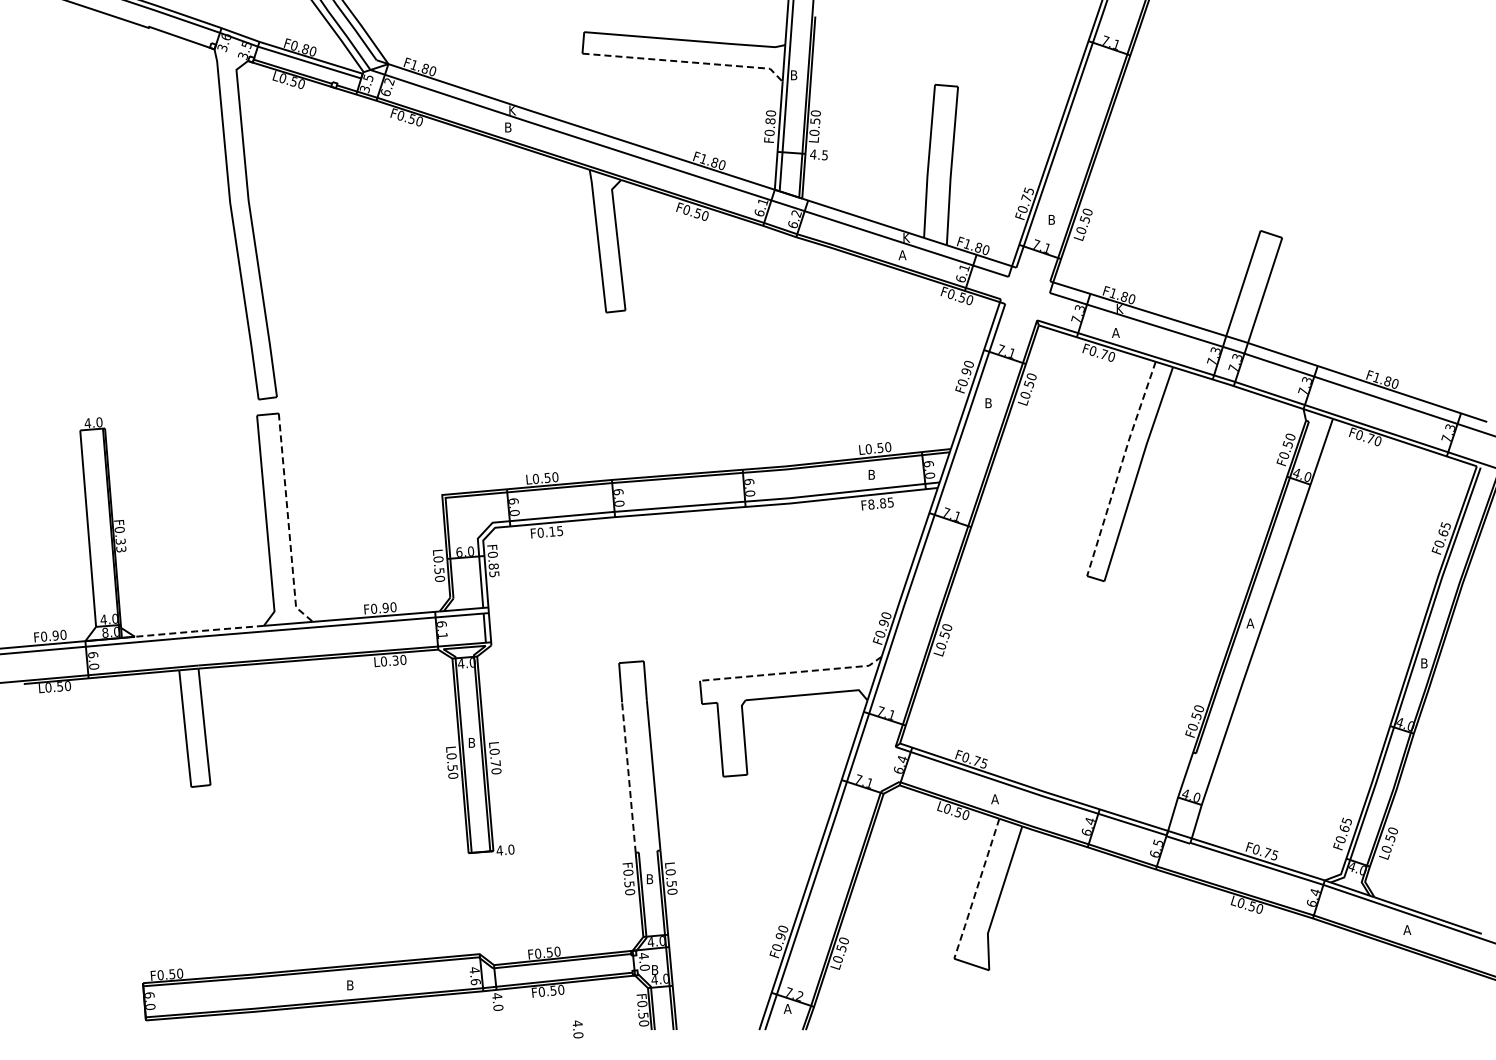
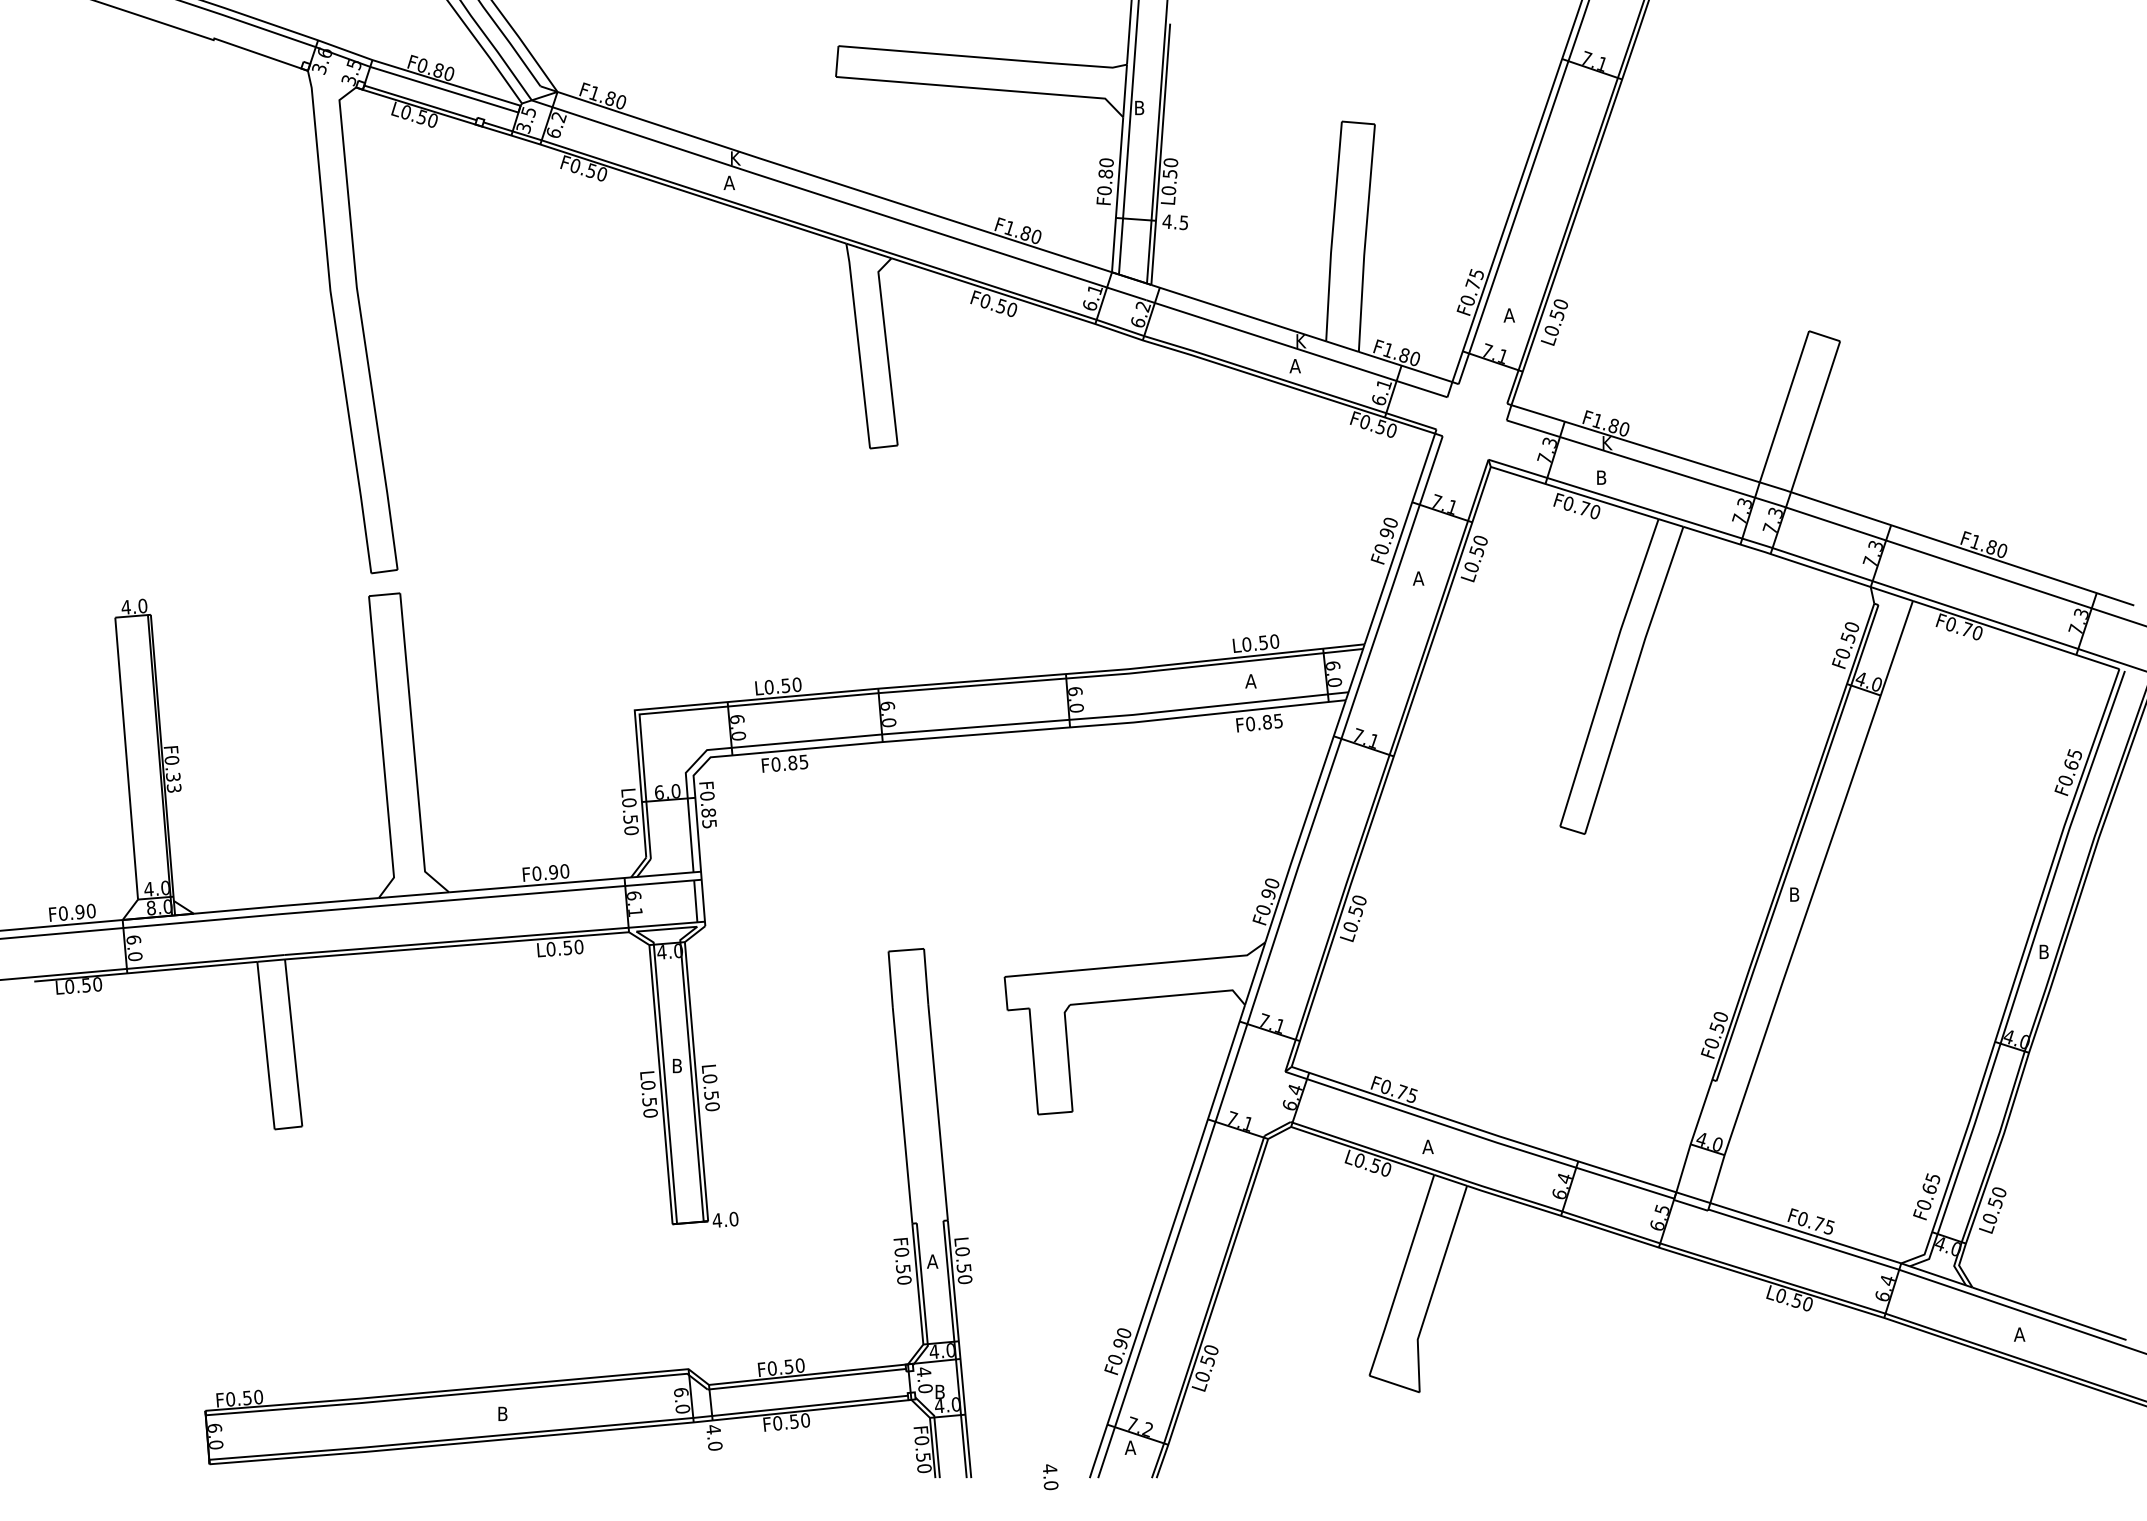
line: (687, 62) -> (986, 89), dashed -> solid
text: (508, 127) -> (729, 182), B -> A
text: (1051, 219) -> (1509, 314), B -> A
text: (1115, 332) -> (1600, 477), A -> B
text: (988, 403) -> (1418, 578), B -> A
line: (1120, 468) -> (1608, 672), dashed -> solid
text: (871, 474) -> (1250, 680), B -> A
text: (871, 504) -> (1250, 723), F8.85 -> F0.85
line: (288, 522) -> (414, 749), dashed -> solid
text: (552, 531) -> (792, 762), F0.15 -> F0.85
text: (1250, 623) -> (1794, 894), A -> B
line: (198, 631) -> (284, 906), dashed -> solid
text: (395, 659) -> (567, 946), L0.30 -> L0.50
line: (792, 672) -> (1137, 964), dashed -> solid
text: (495, 763) -> (711, 1095), L0.70 -> L0.50
line: (628, 777) -> (902, 1115), dashed -> solid
text: (649, 879) -> (932, 1262), B -> A
line: (976, 890) -> (1401, 1277), dashed -> solid
text: (474, 976) -> (681, 1401), 4.6 -> 6.0
text: (577, 1029) -> (1049, 1477), moved

